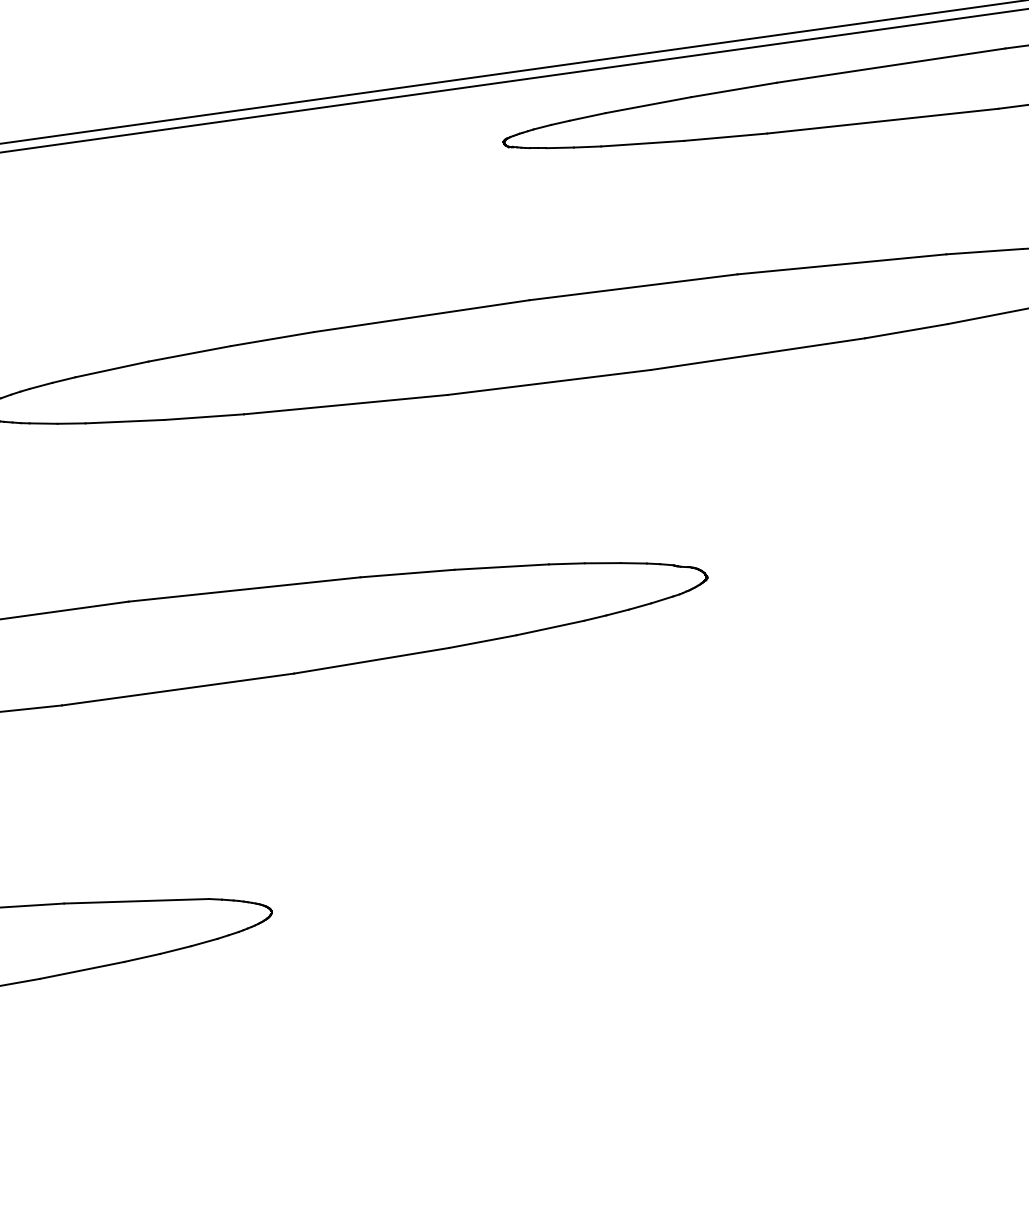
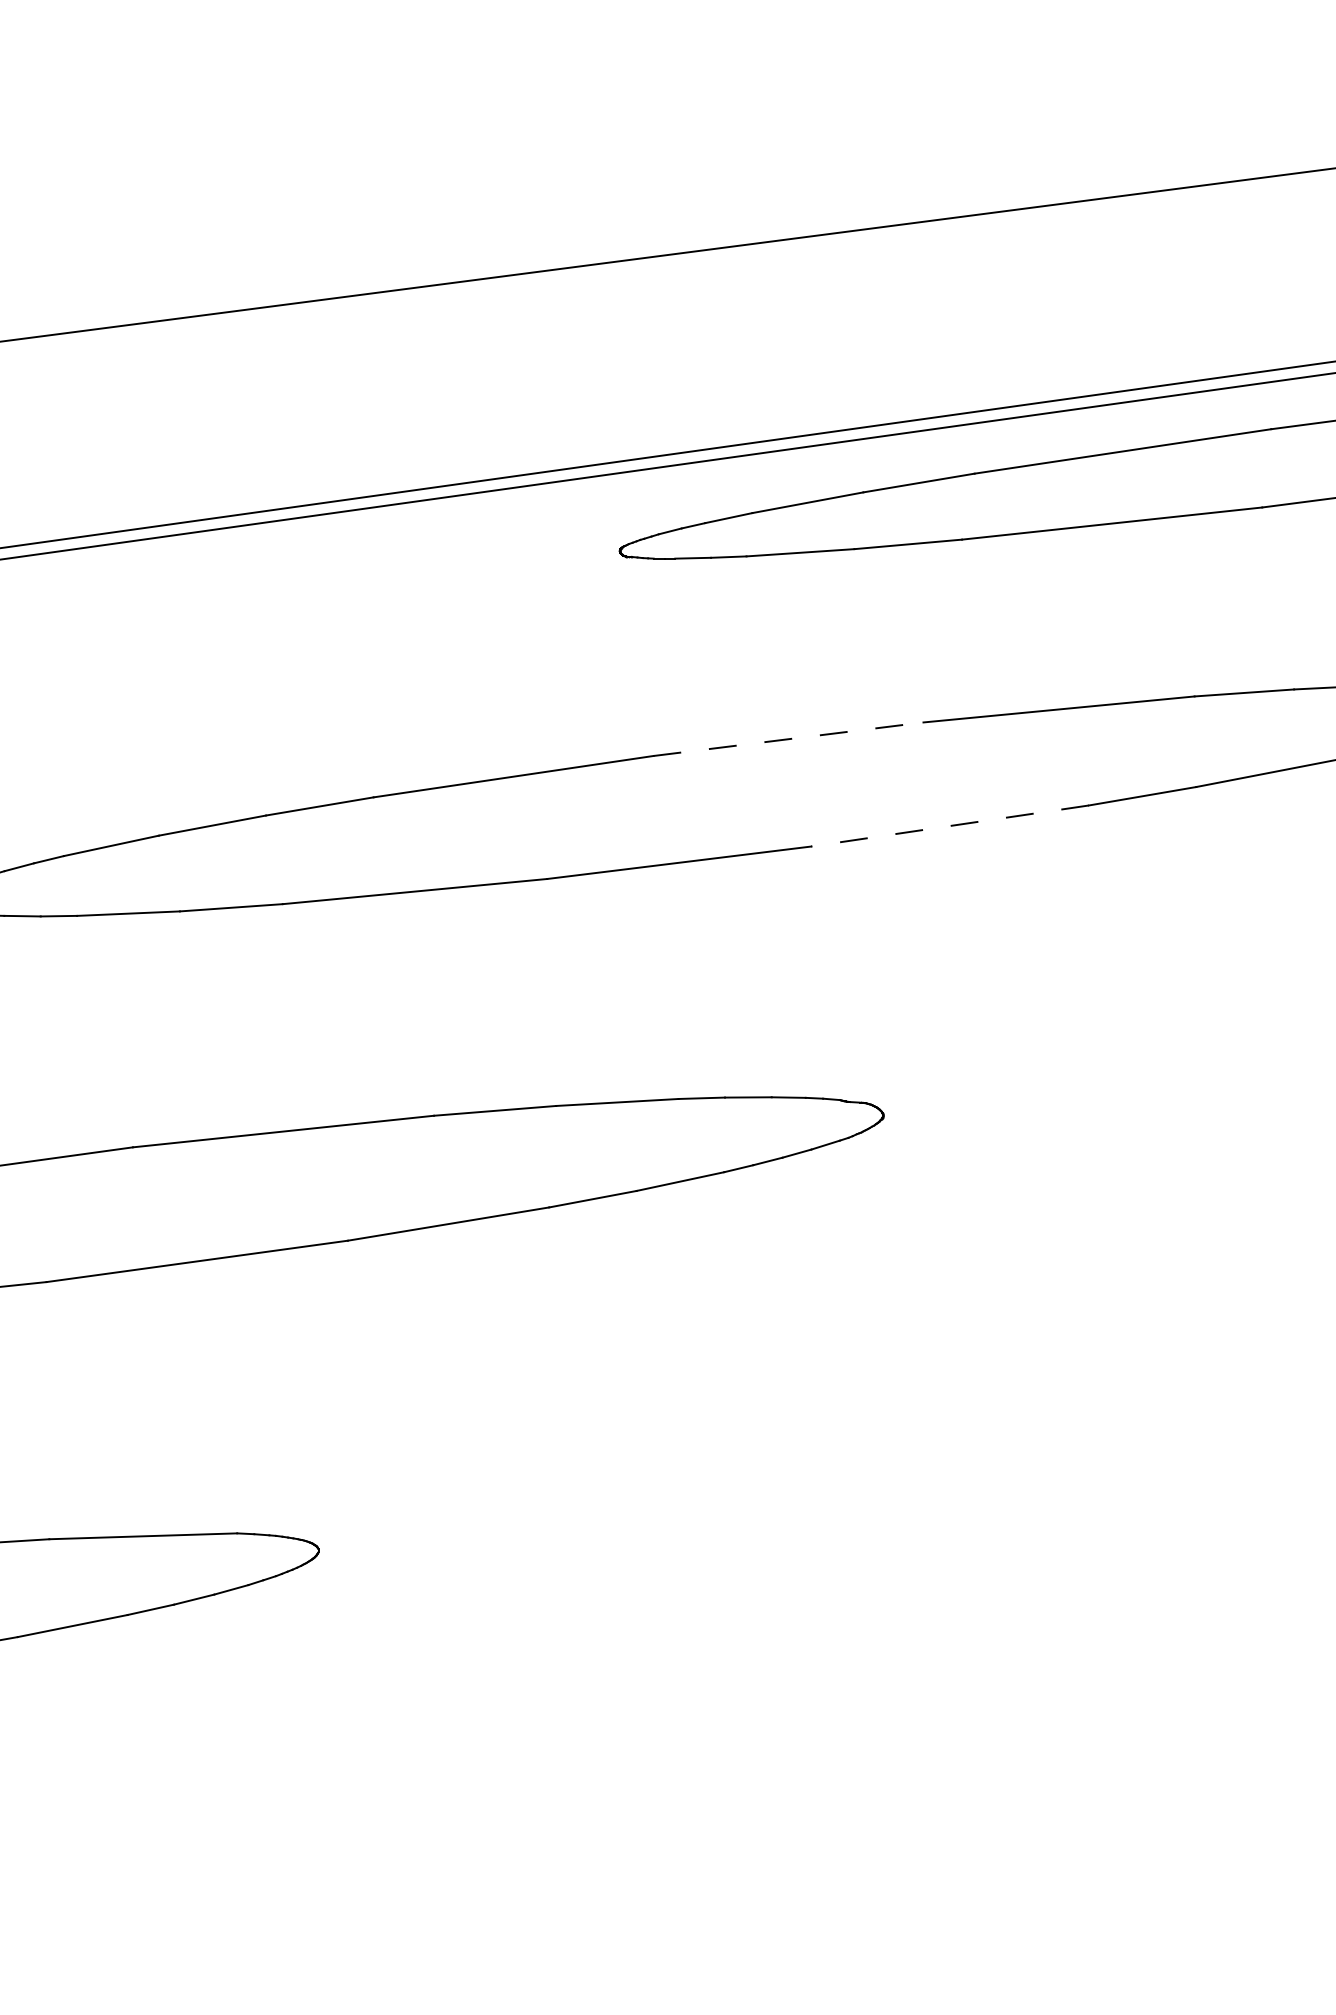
line: (633, 287) -> (788, 739), solid -> dashed
line: (757, 354) -> (949, 826), solid -> dashed

